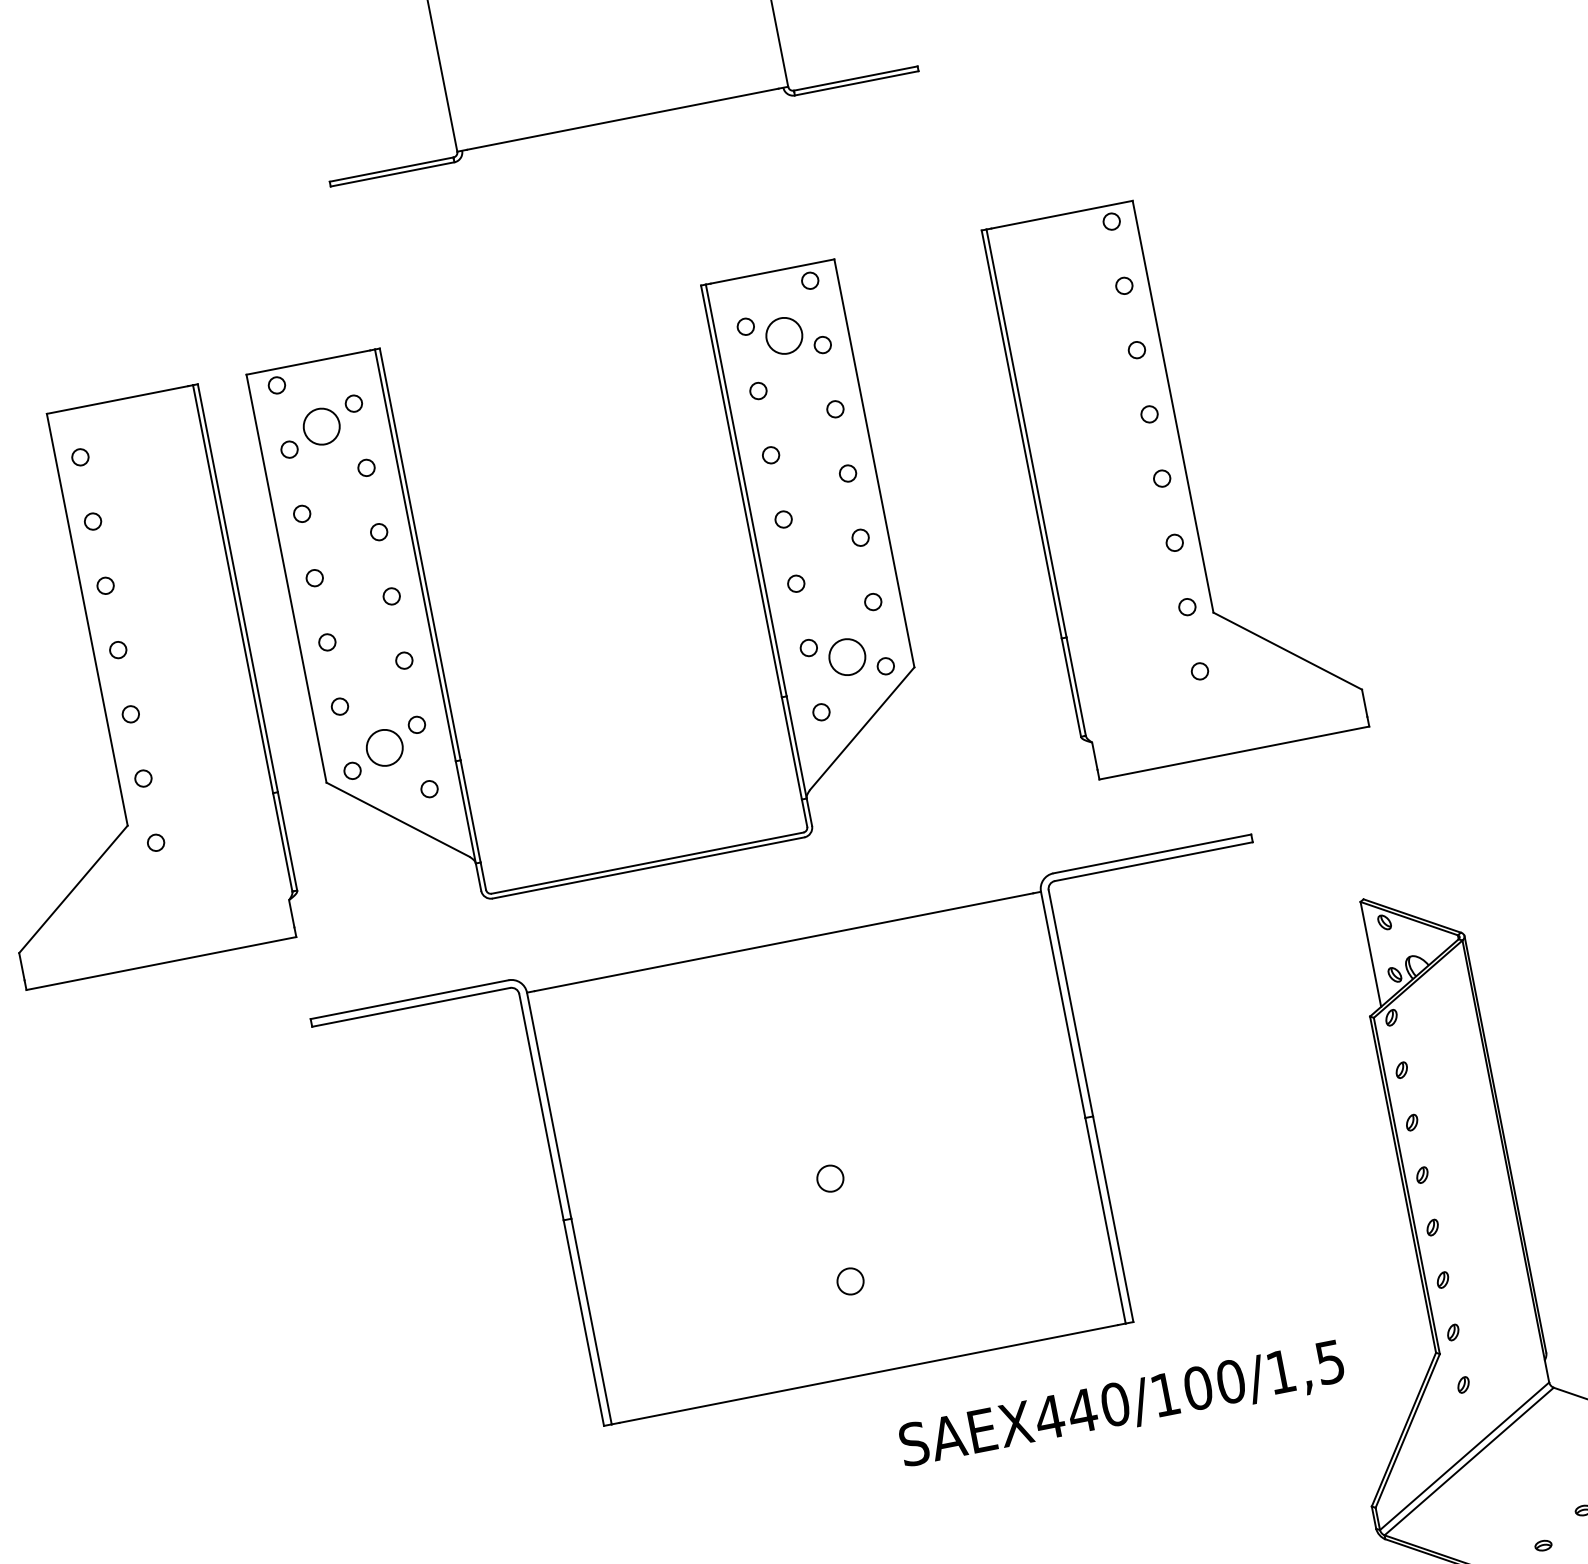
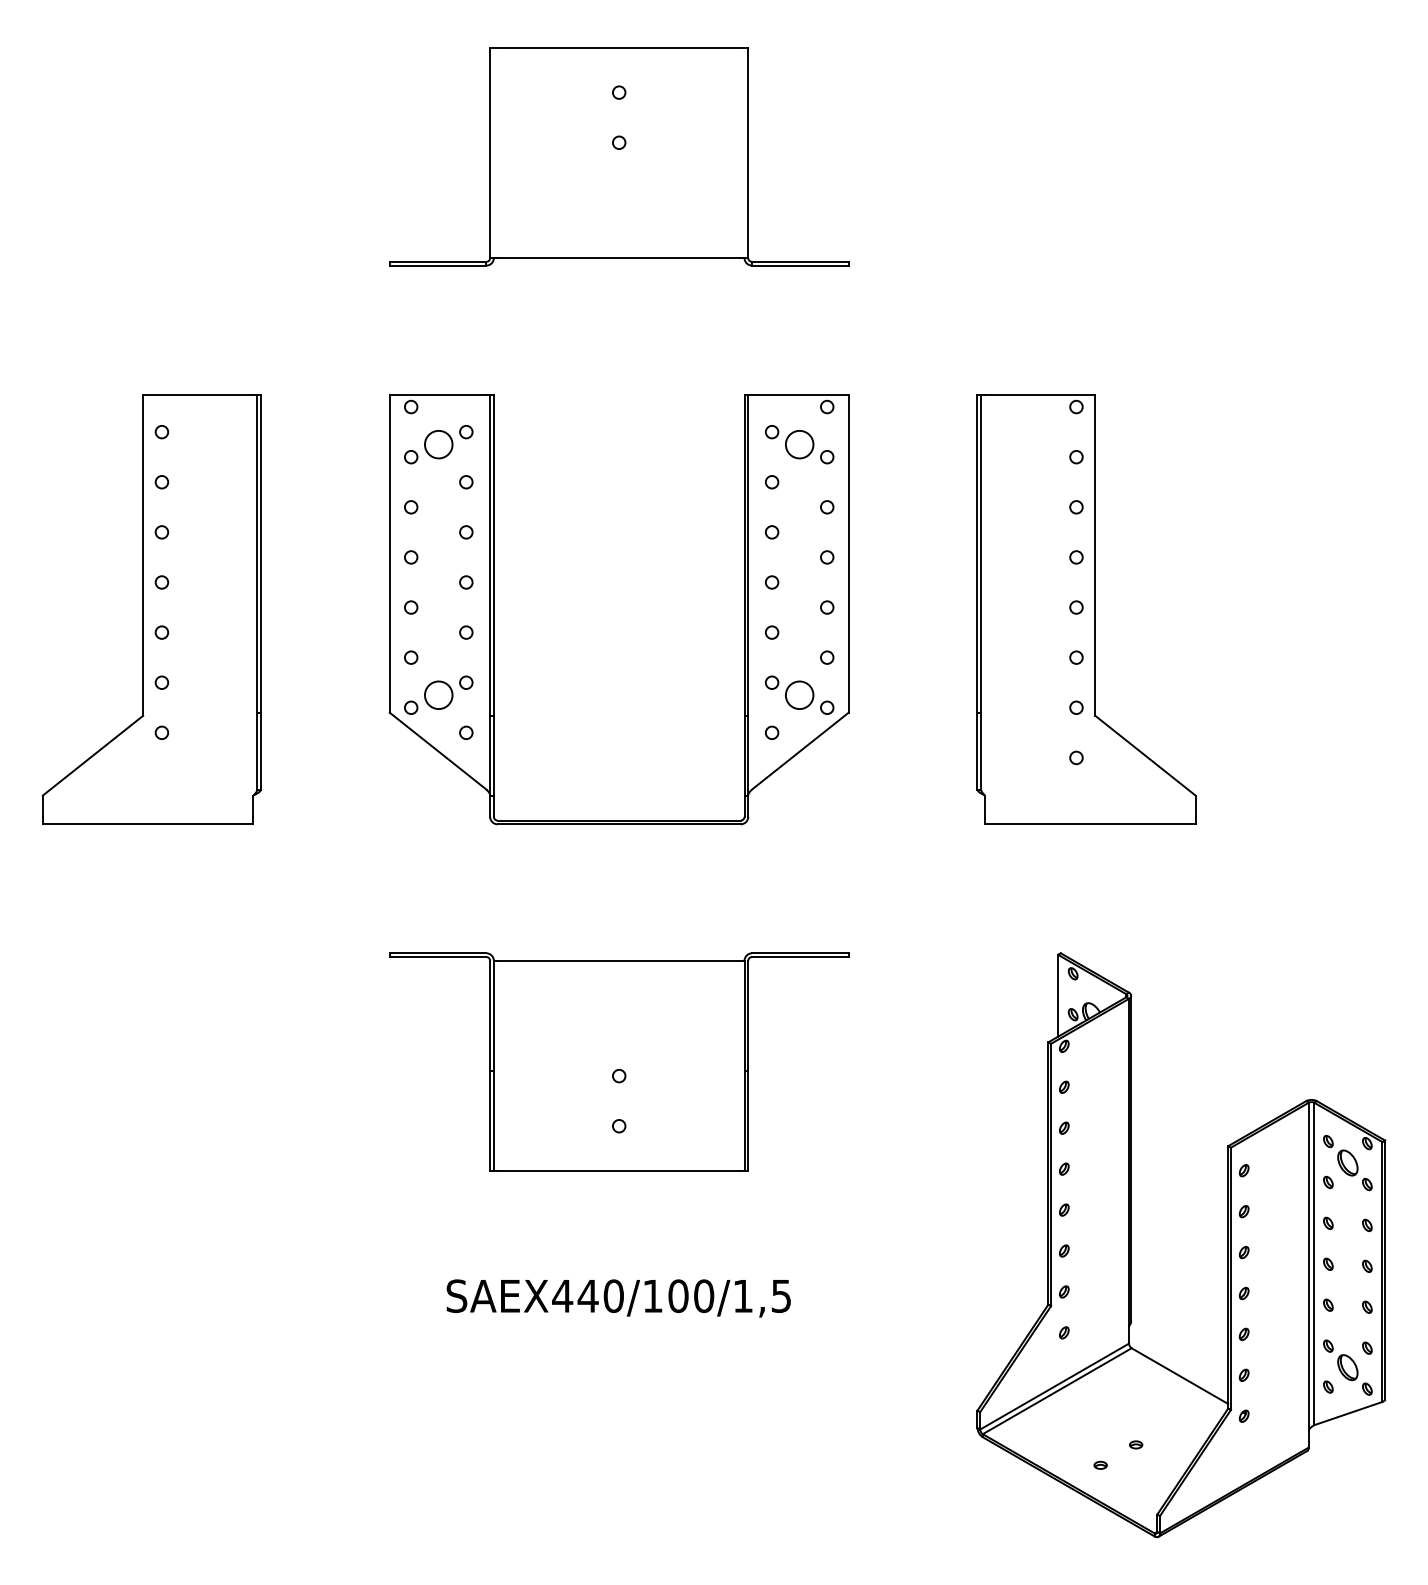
part: (1175, 478) -> (1086, 609), moved
part: (434, 623) -> (494, 609), moved
part: (825, 1148) -> (619, 1061), size x0.62
text: (1121, 1406) -> (618, 1298), moved

